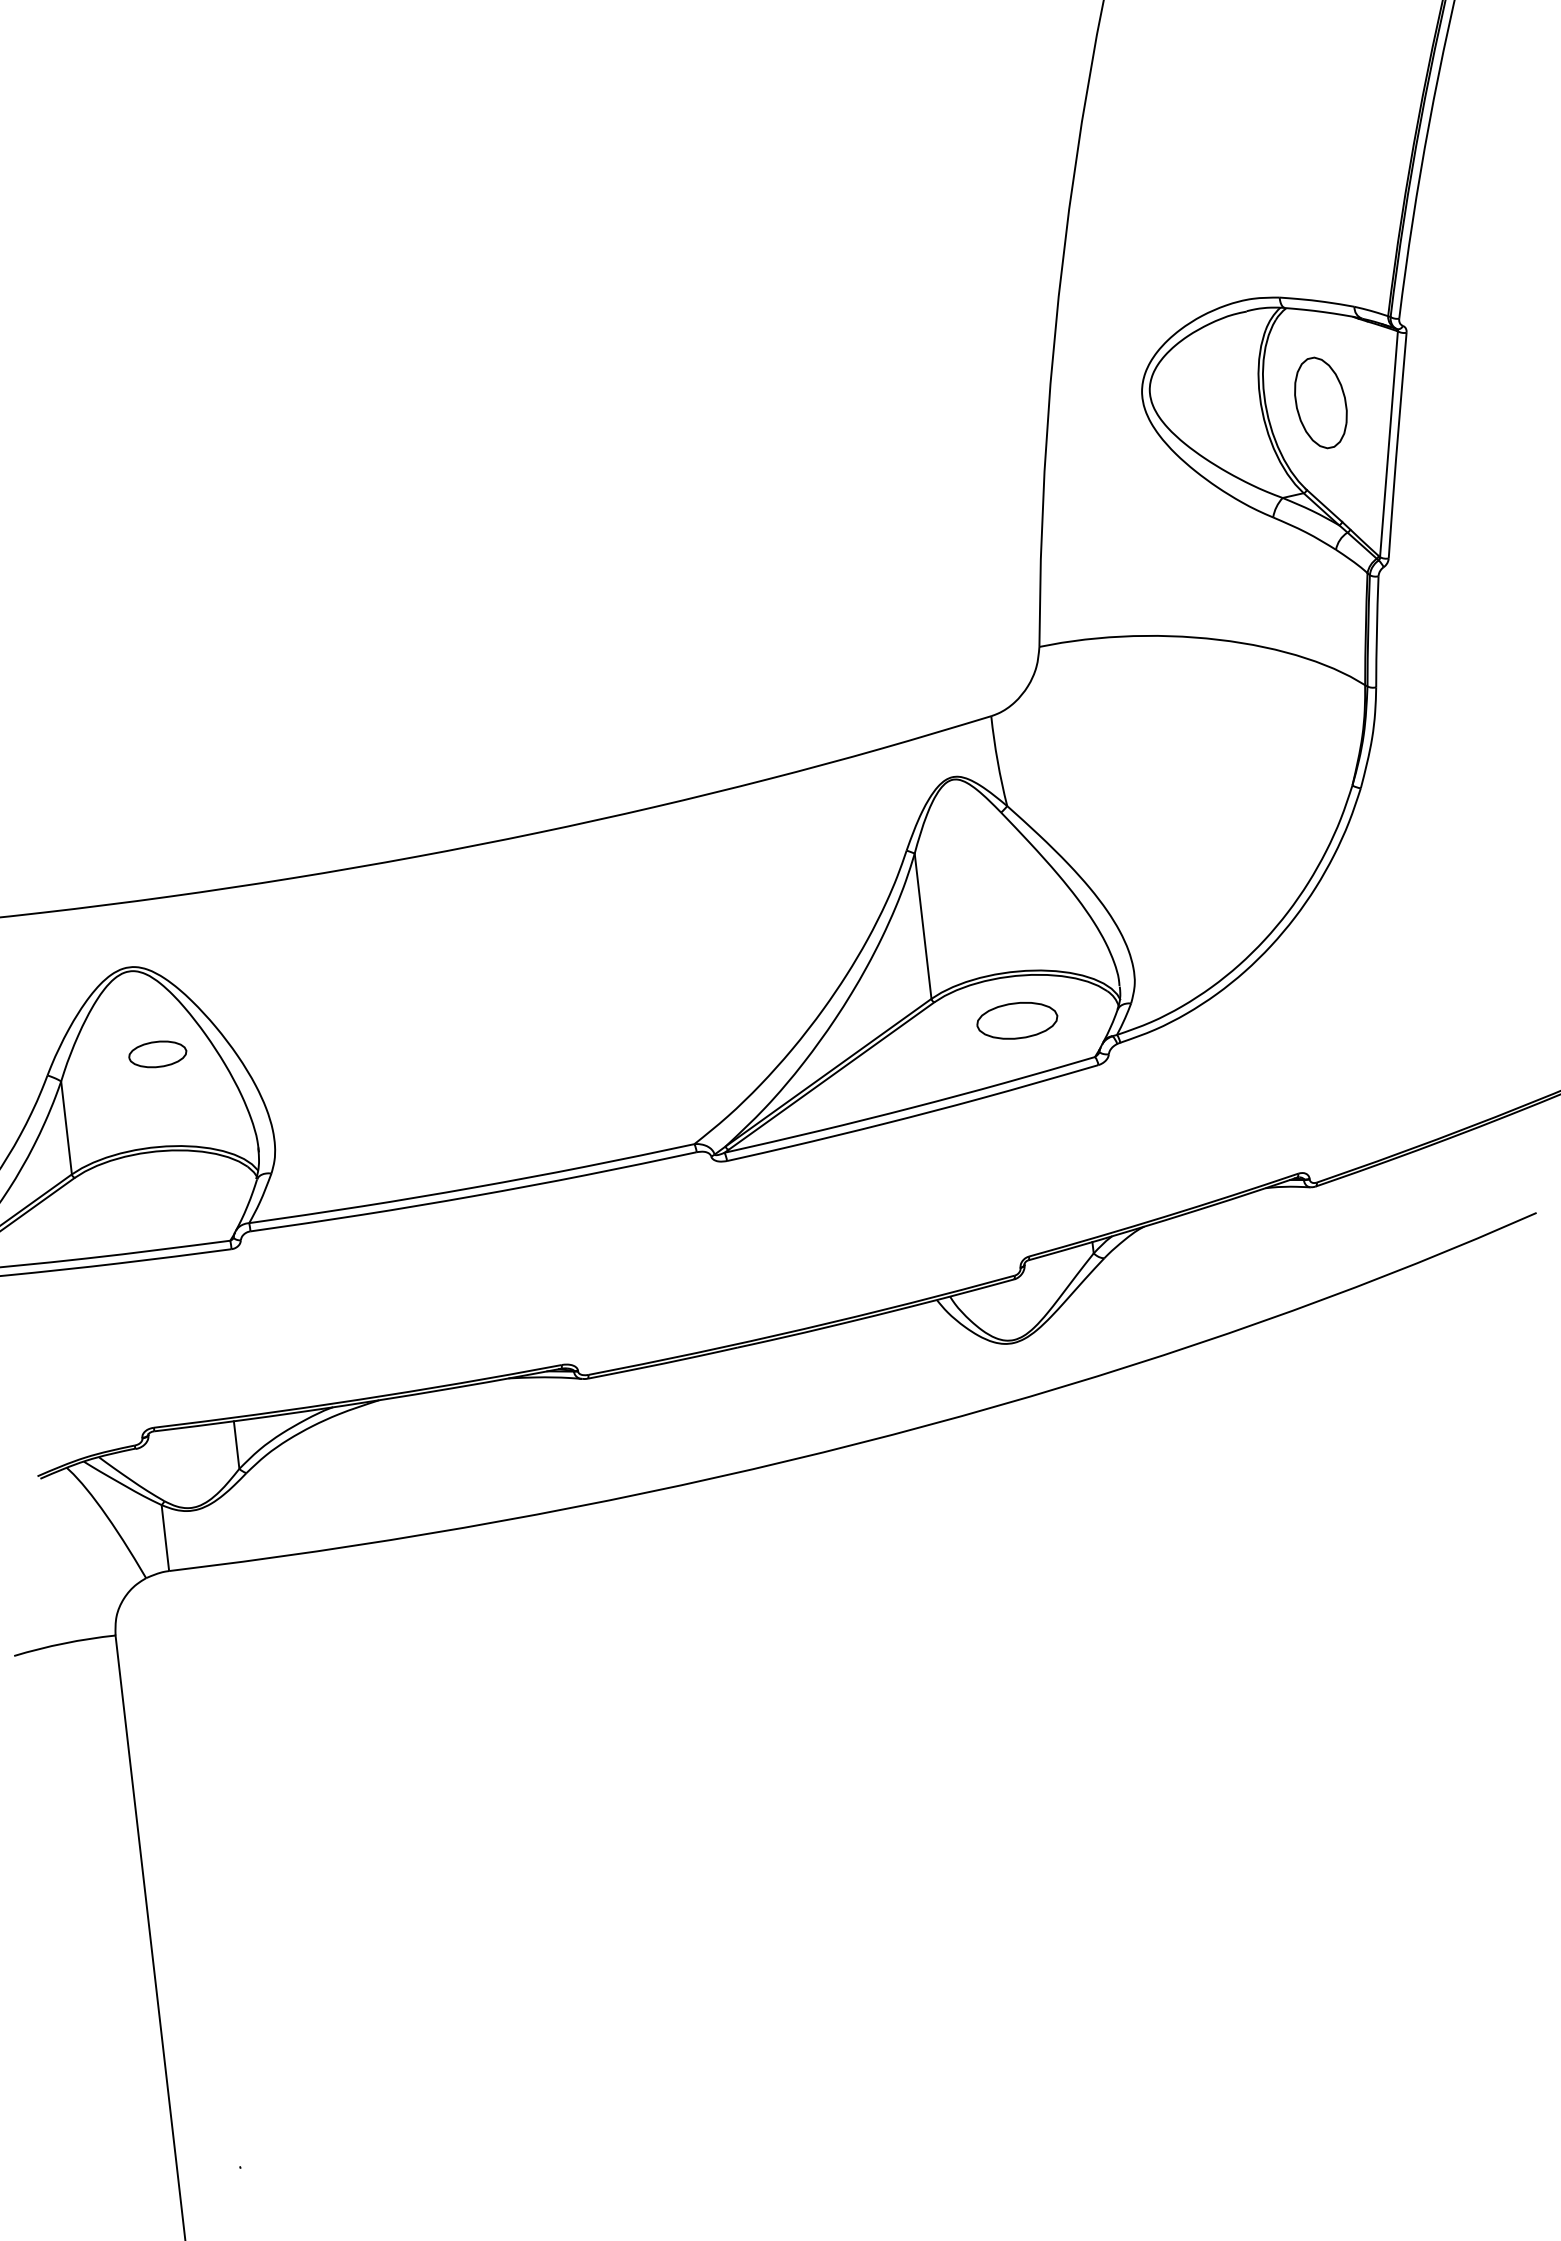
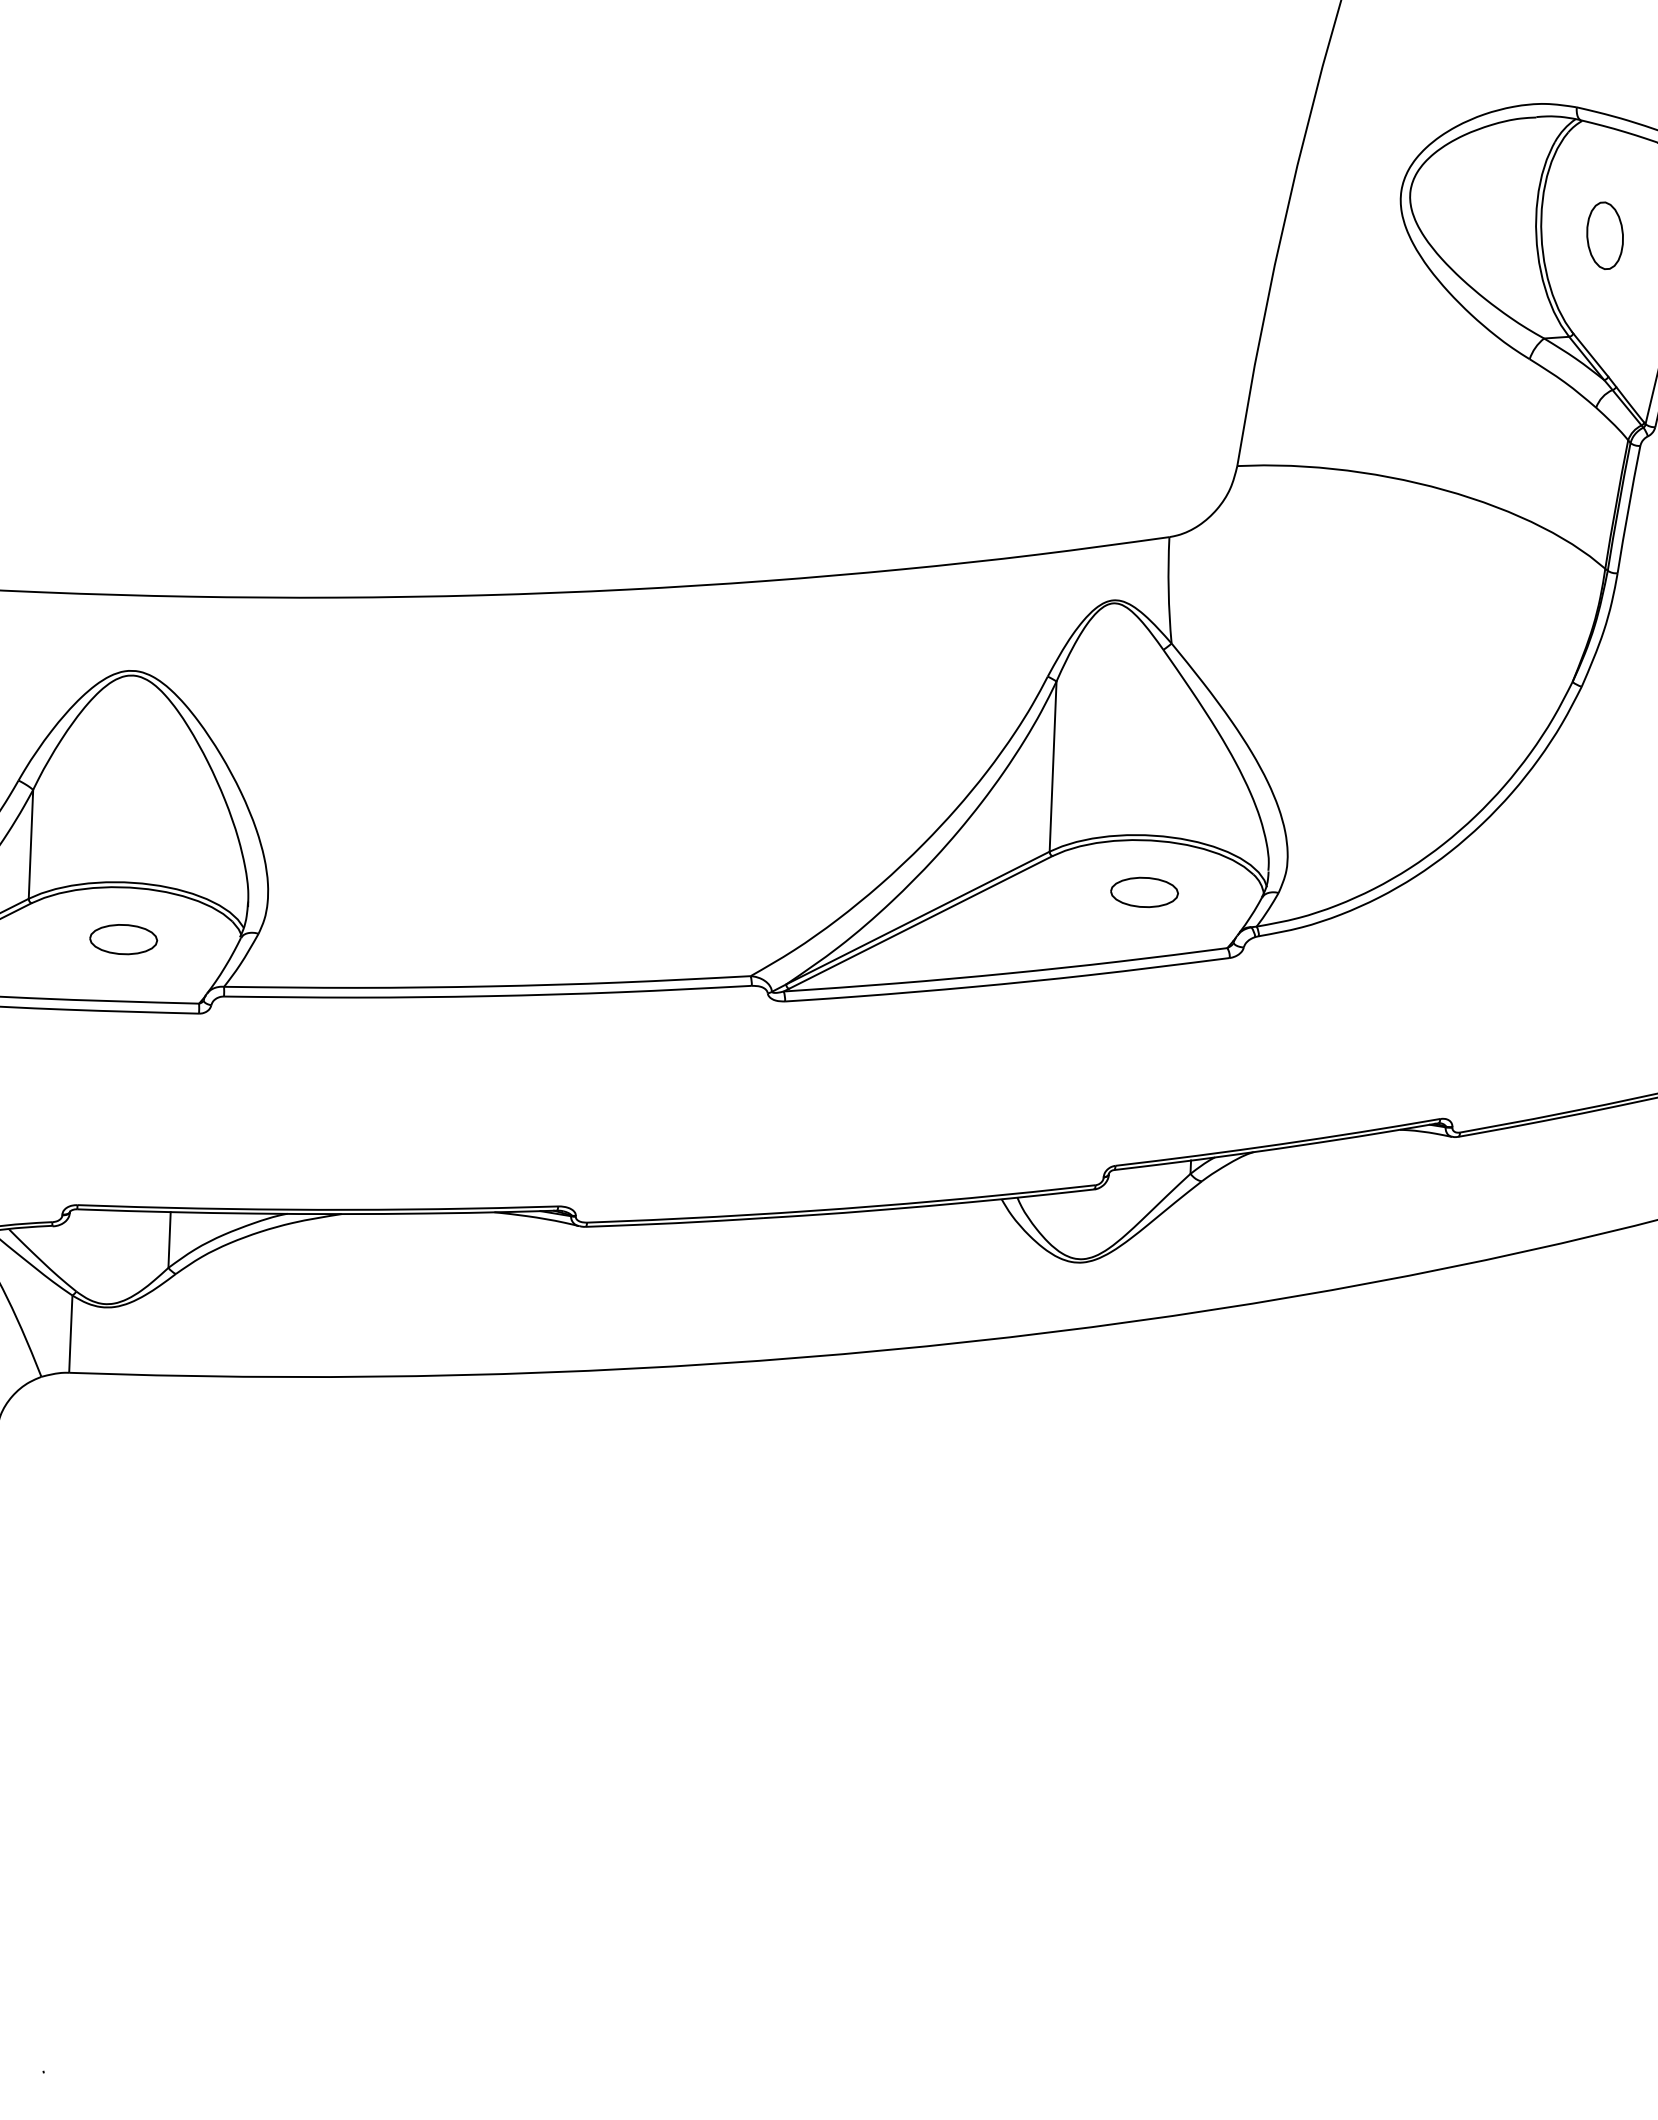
part: (1320, 402) -> (1604, 235), size x0.62
part: (1017, 1020) -> (1144, 892), size x0.71
part: (157, 1054) -> (123, 939), moved

